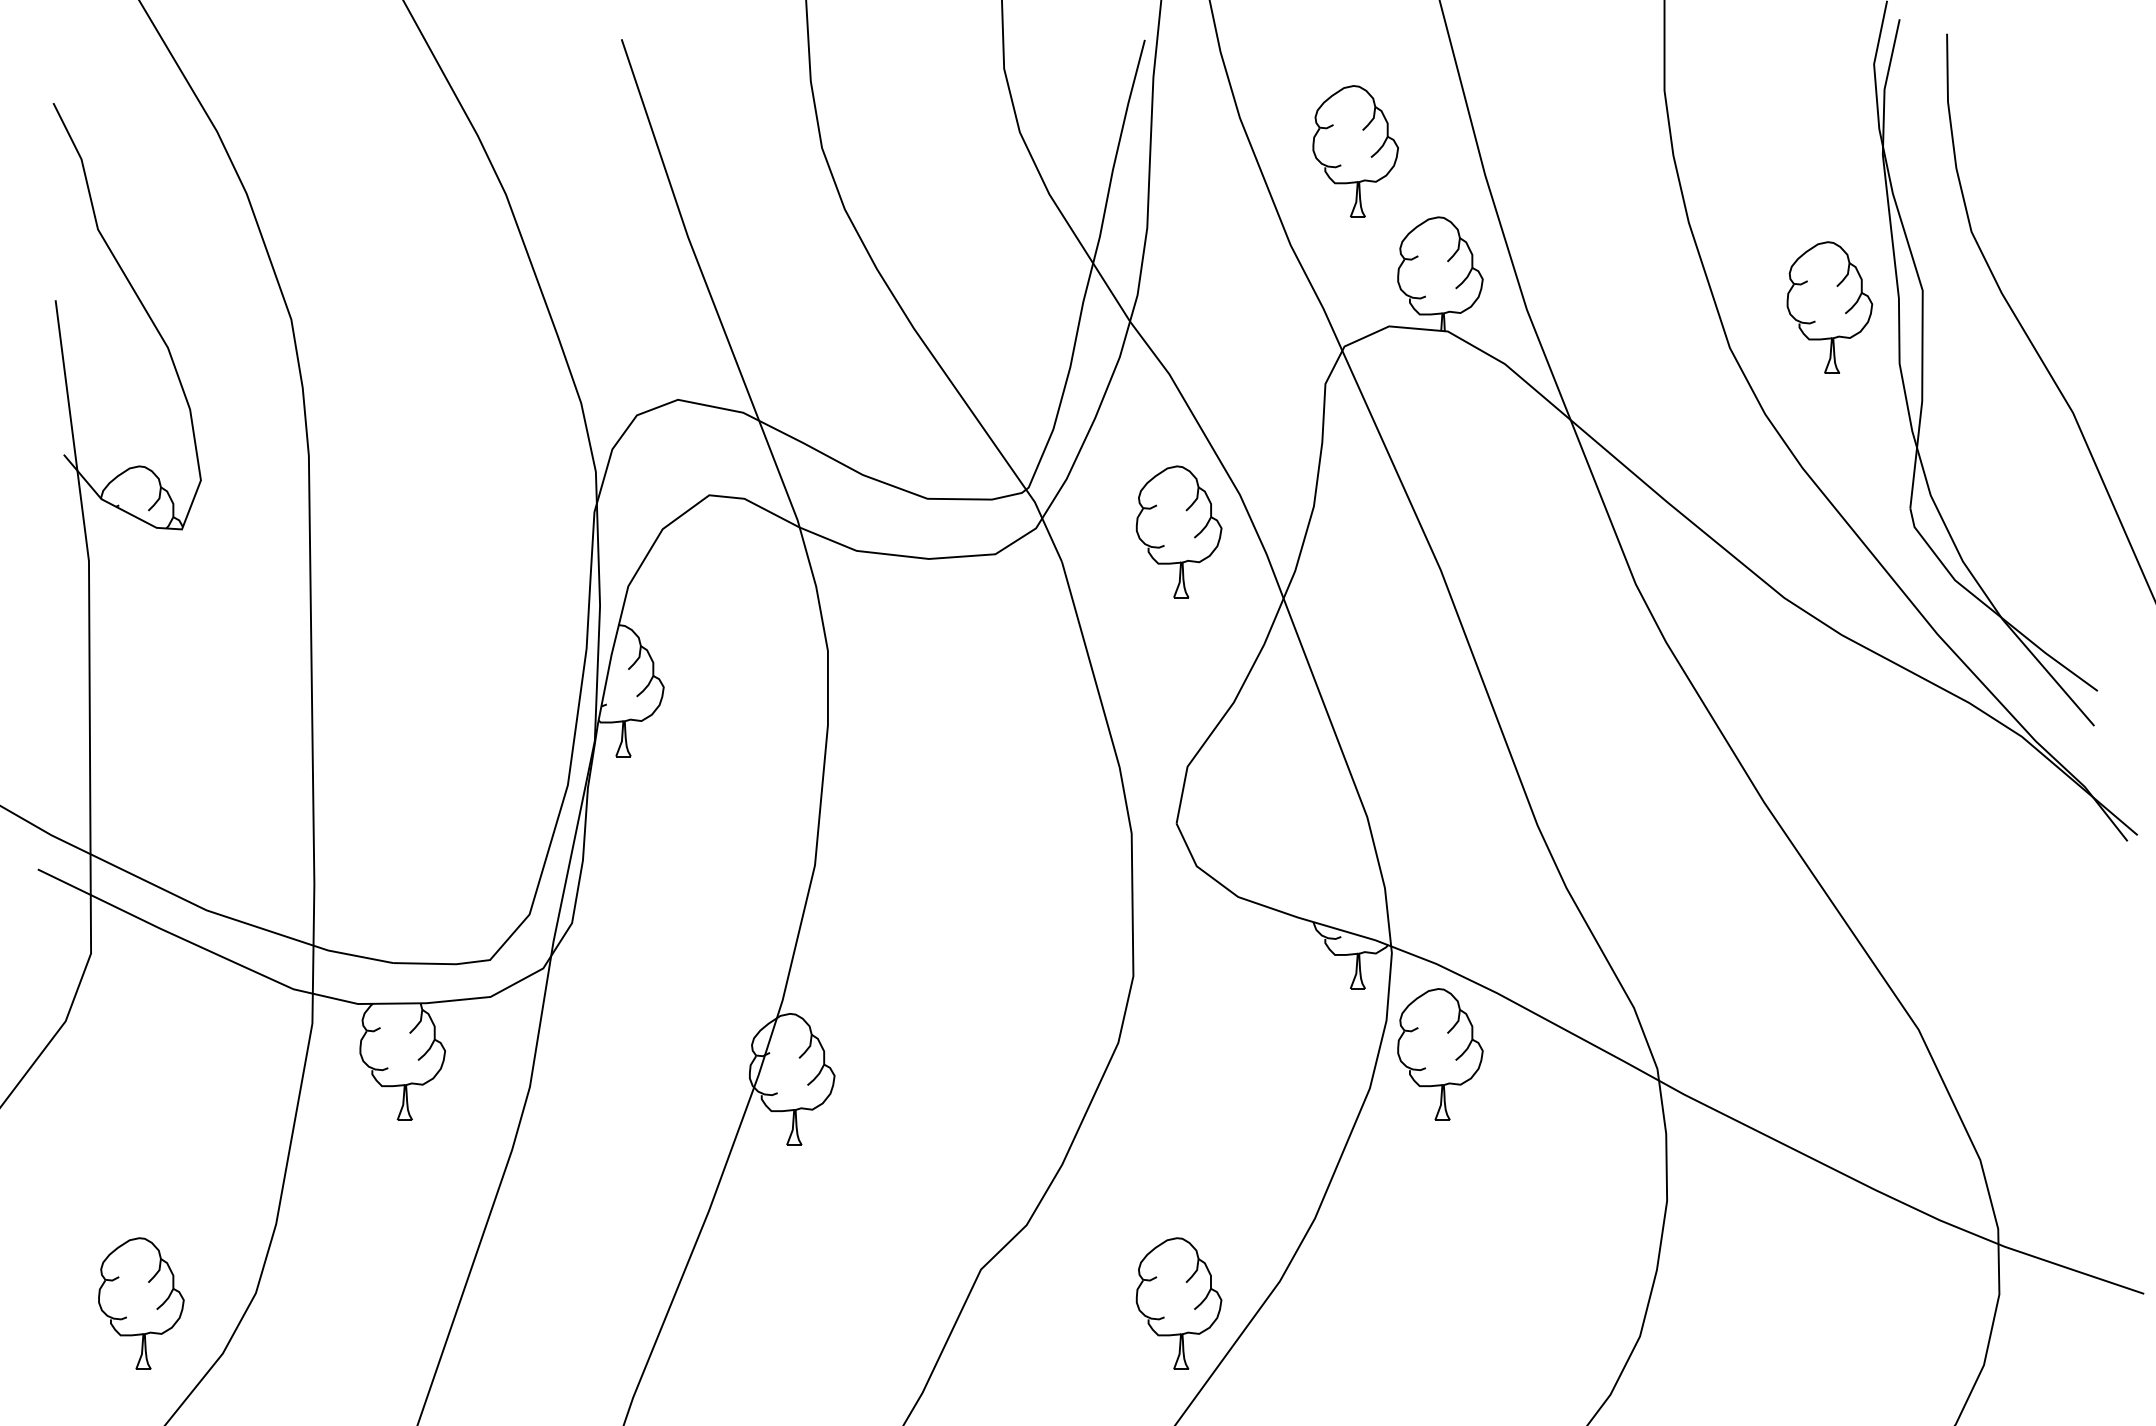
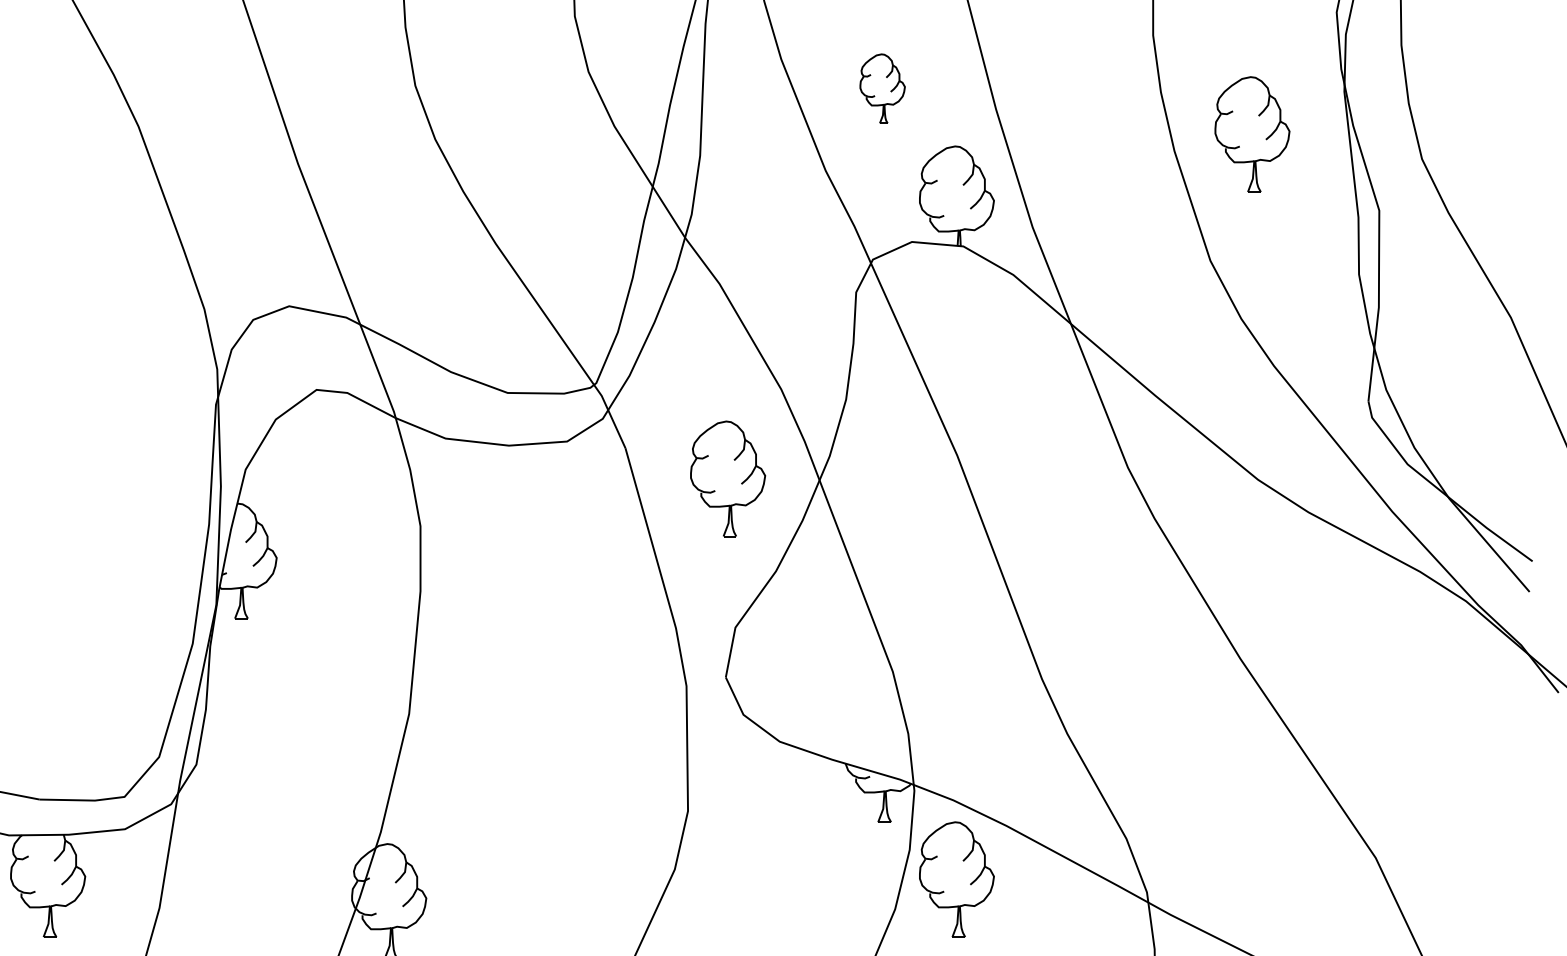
part: (1355, 151) -> (882, 88), size x0.6
part: (1829, 307) -> (1252, 134), moved
part: (1178, 531) -> (727, 478), moved

